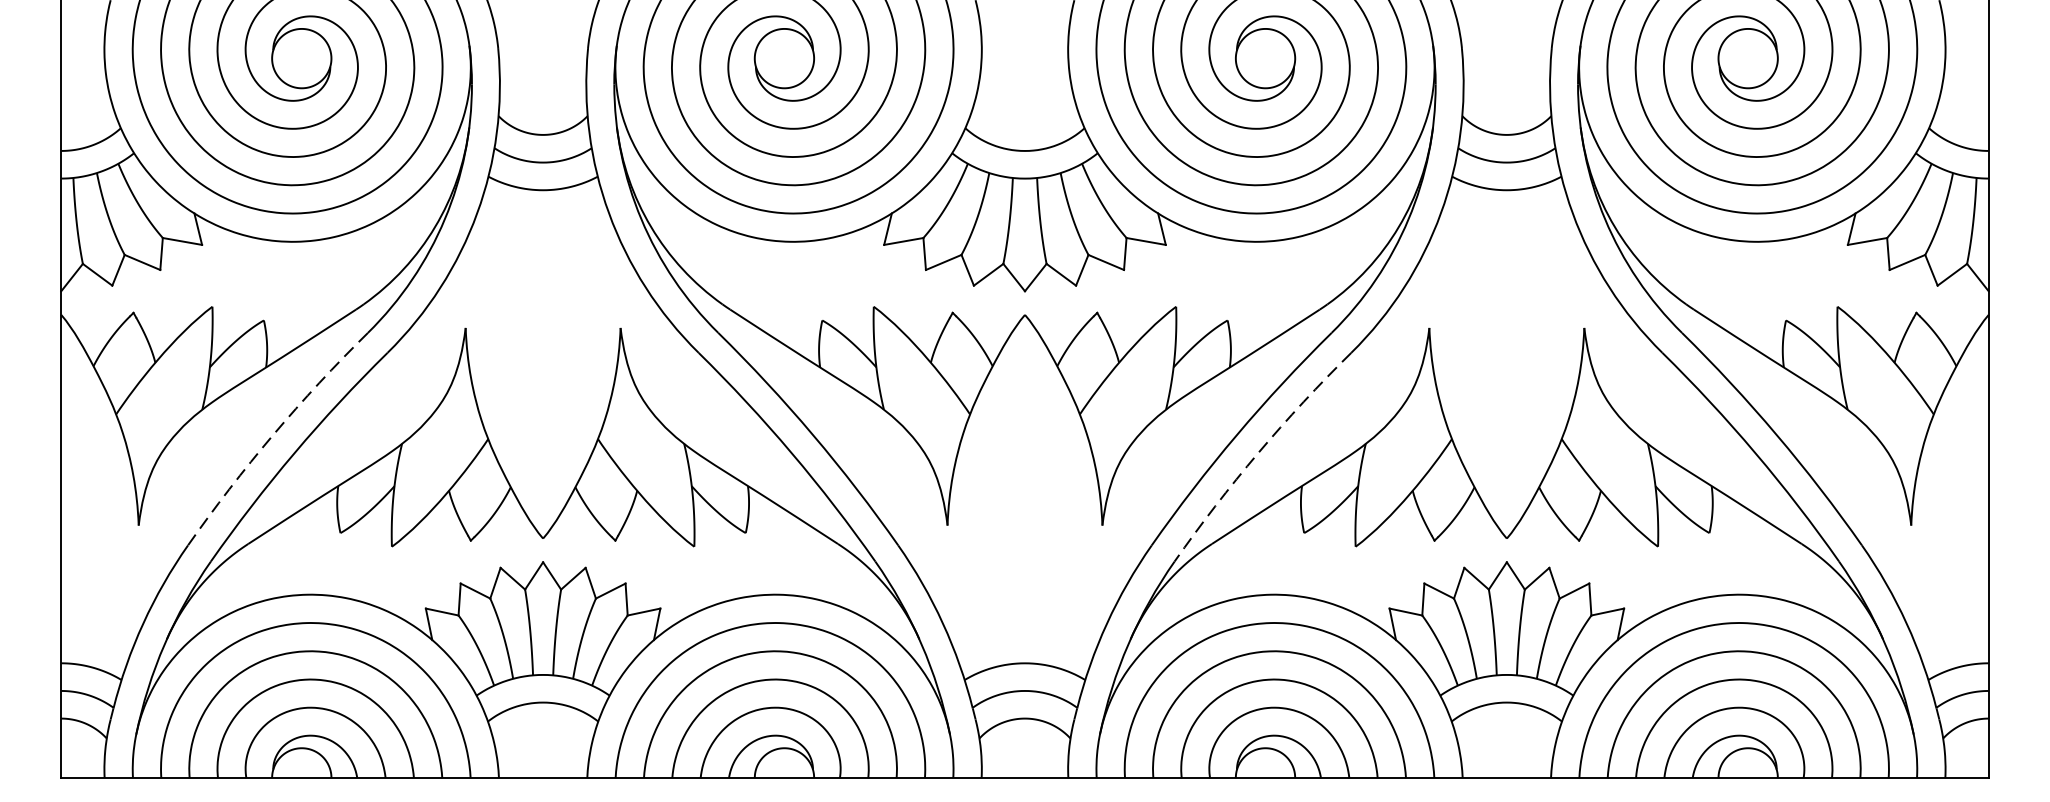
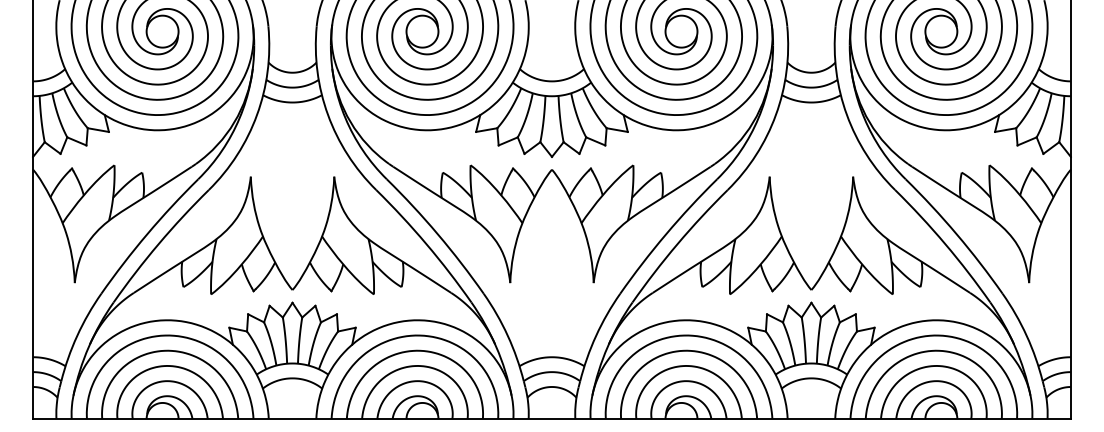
arc: (273, 435) -> (147, 234), dashed -> solid
arc: (1258, 453) -> (677, 244), dashed -> solid

